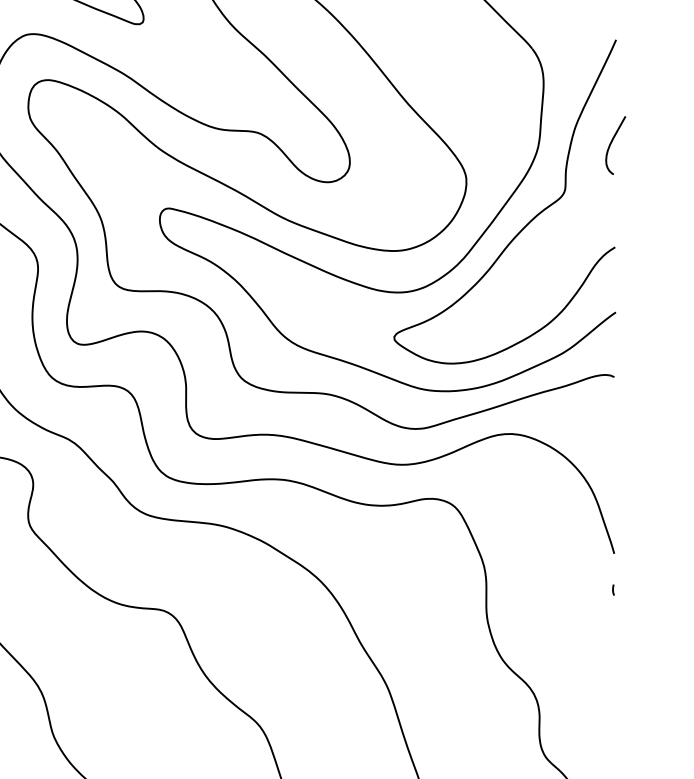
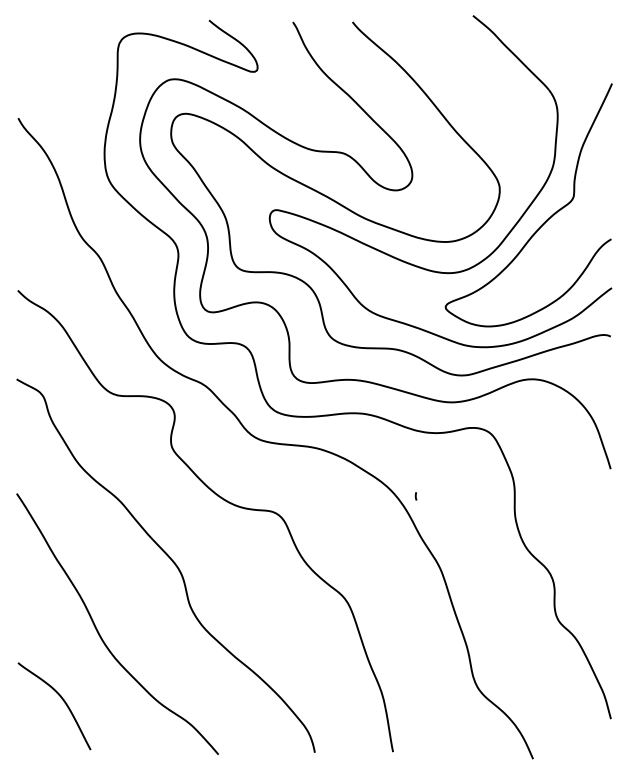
curve: (612, 142) -> (609, 160), removed
line: (612, 590) -> (415, 496), moved

